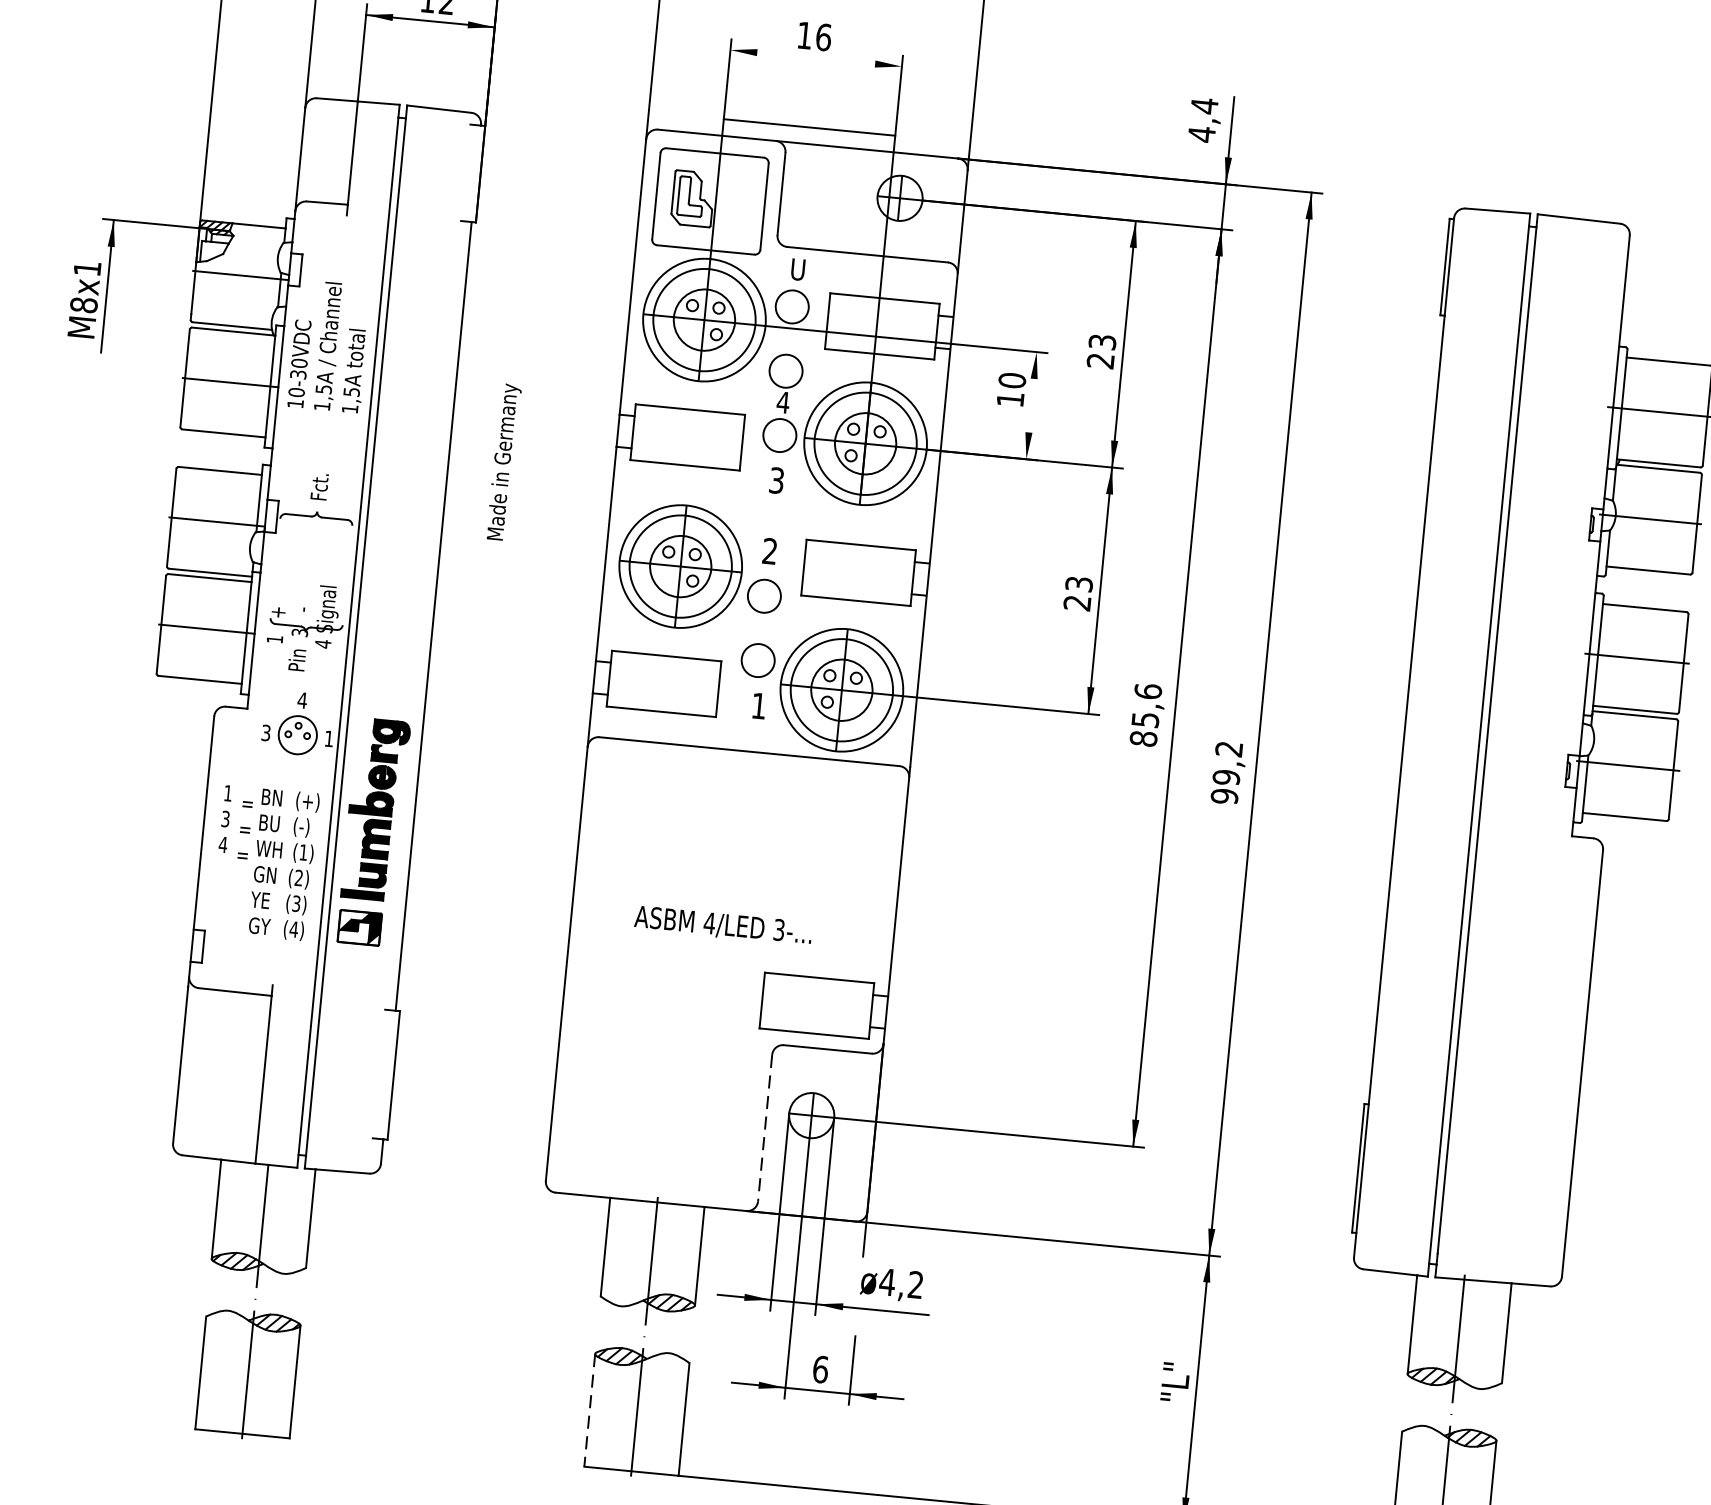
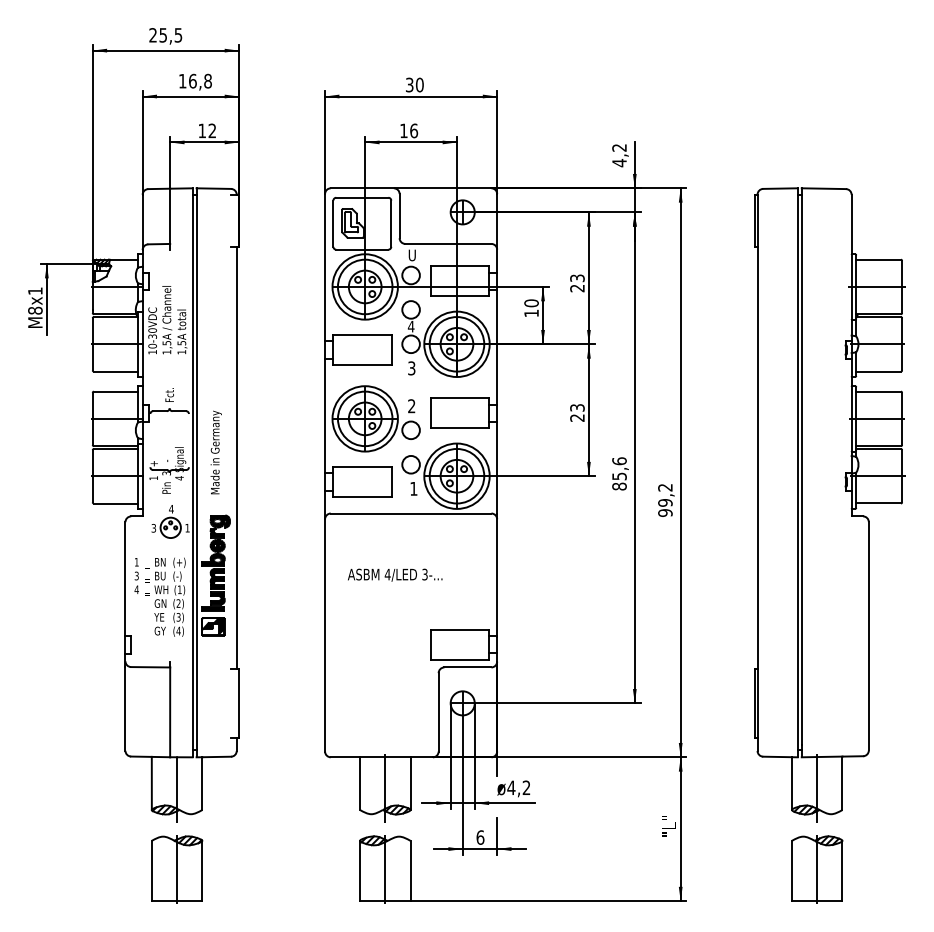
text: (1204, 105) -> (619, 147), 4,4 -> 4,2
line: (810, 127) -> (411, 142), moved
line: (1032, 405) -> (543, 315), added
text: (502, 461) -> (215, 452), moved
text: (724, 924) -> (395, 574), moved
line: (764, 1128) -> (438, 712), dashed -> solid
line: (590, 1411) -> (360, 871), dashed -> solid

